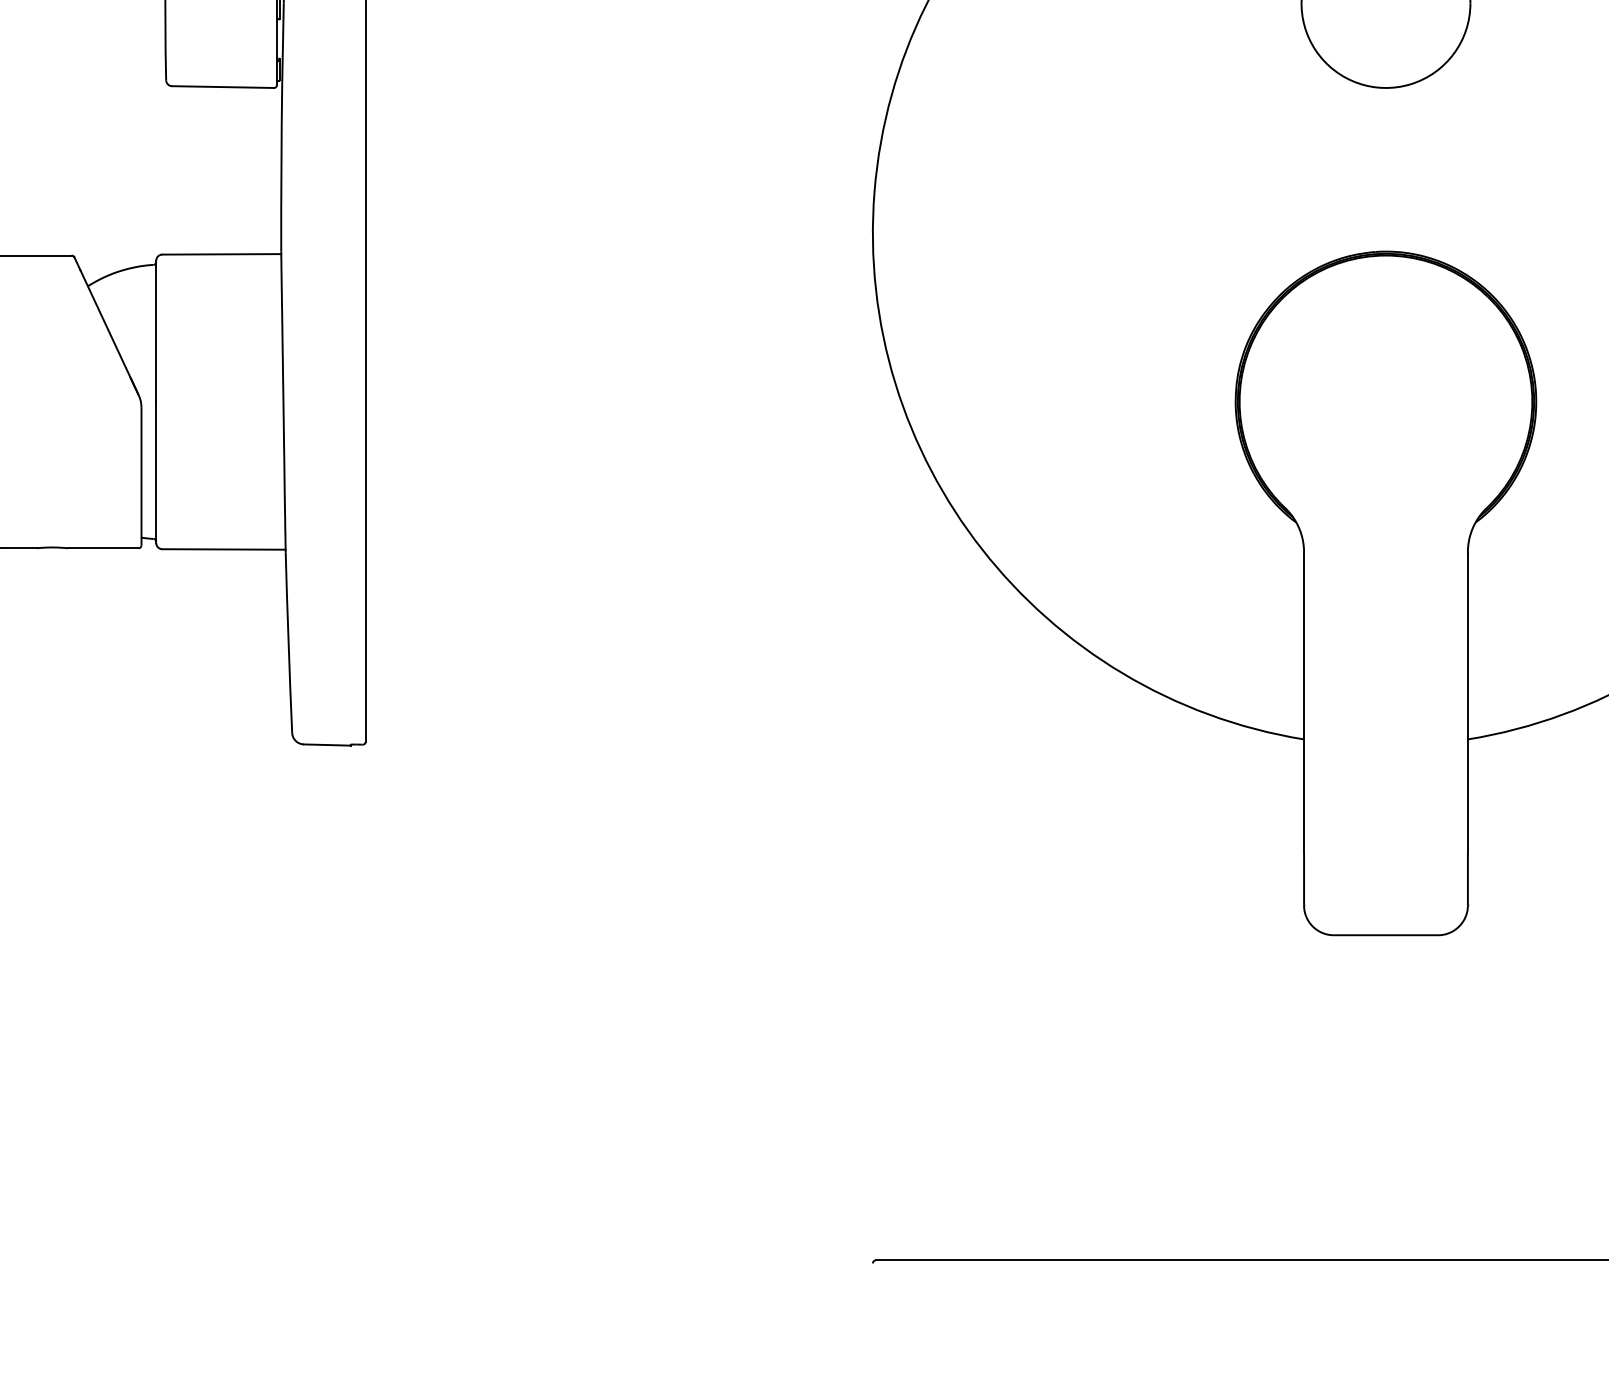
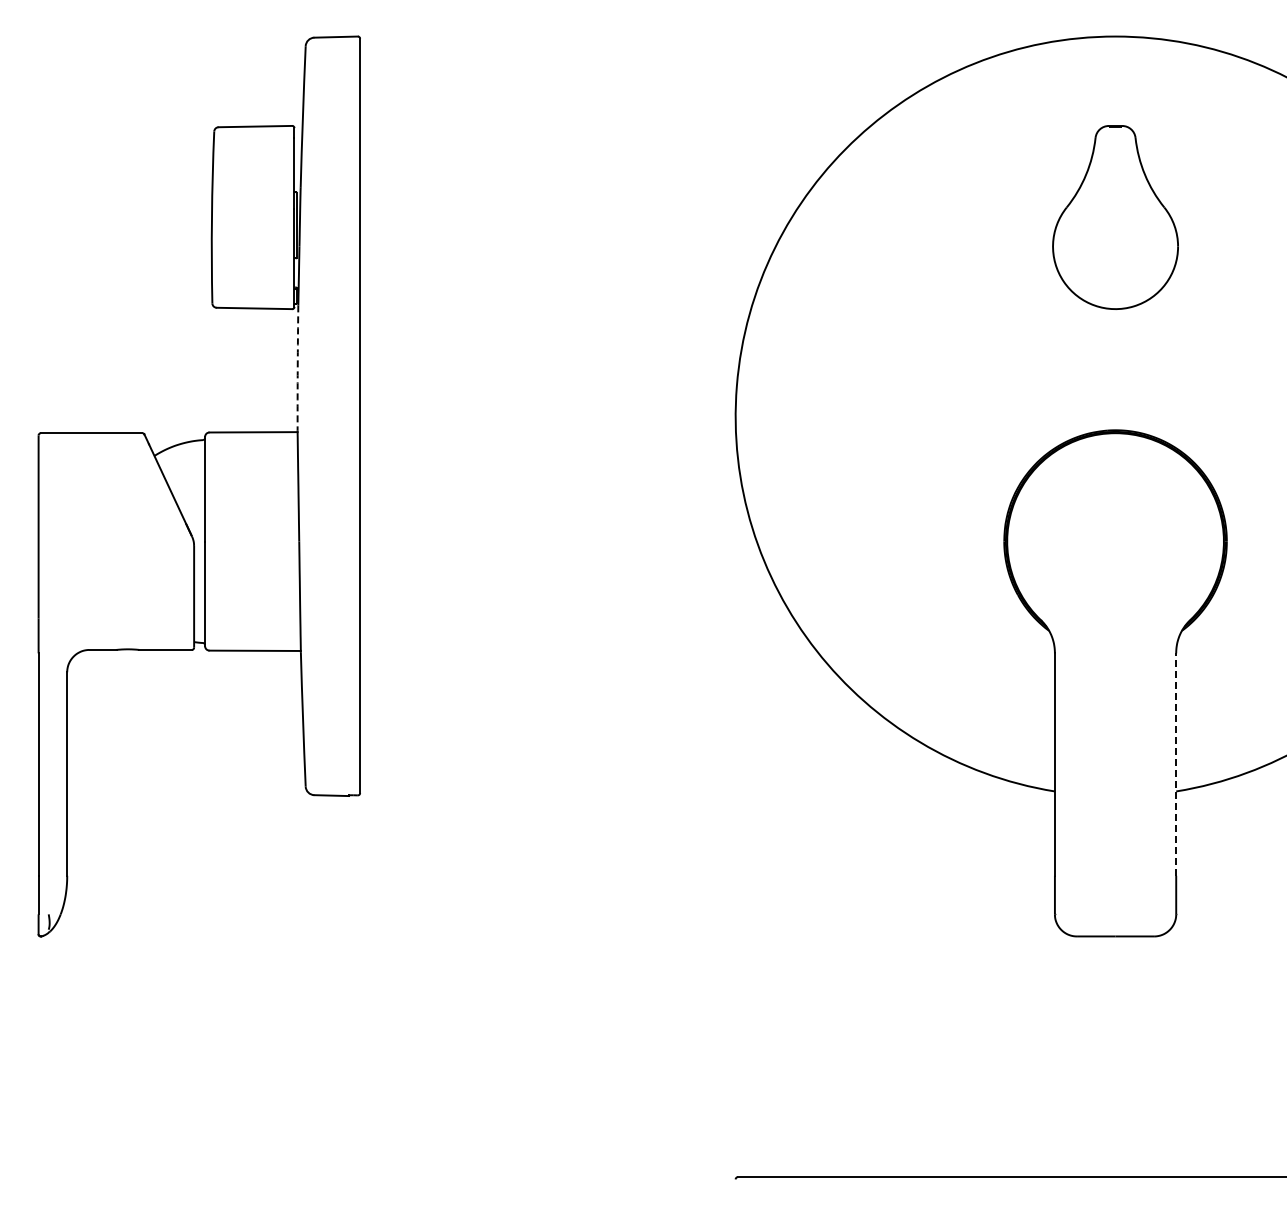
arc: (281, 166) -> (297, 367), solid -> dashed
line: (1468, 703) -> (1176, 764), solid -> dashed

